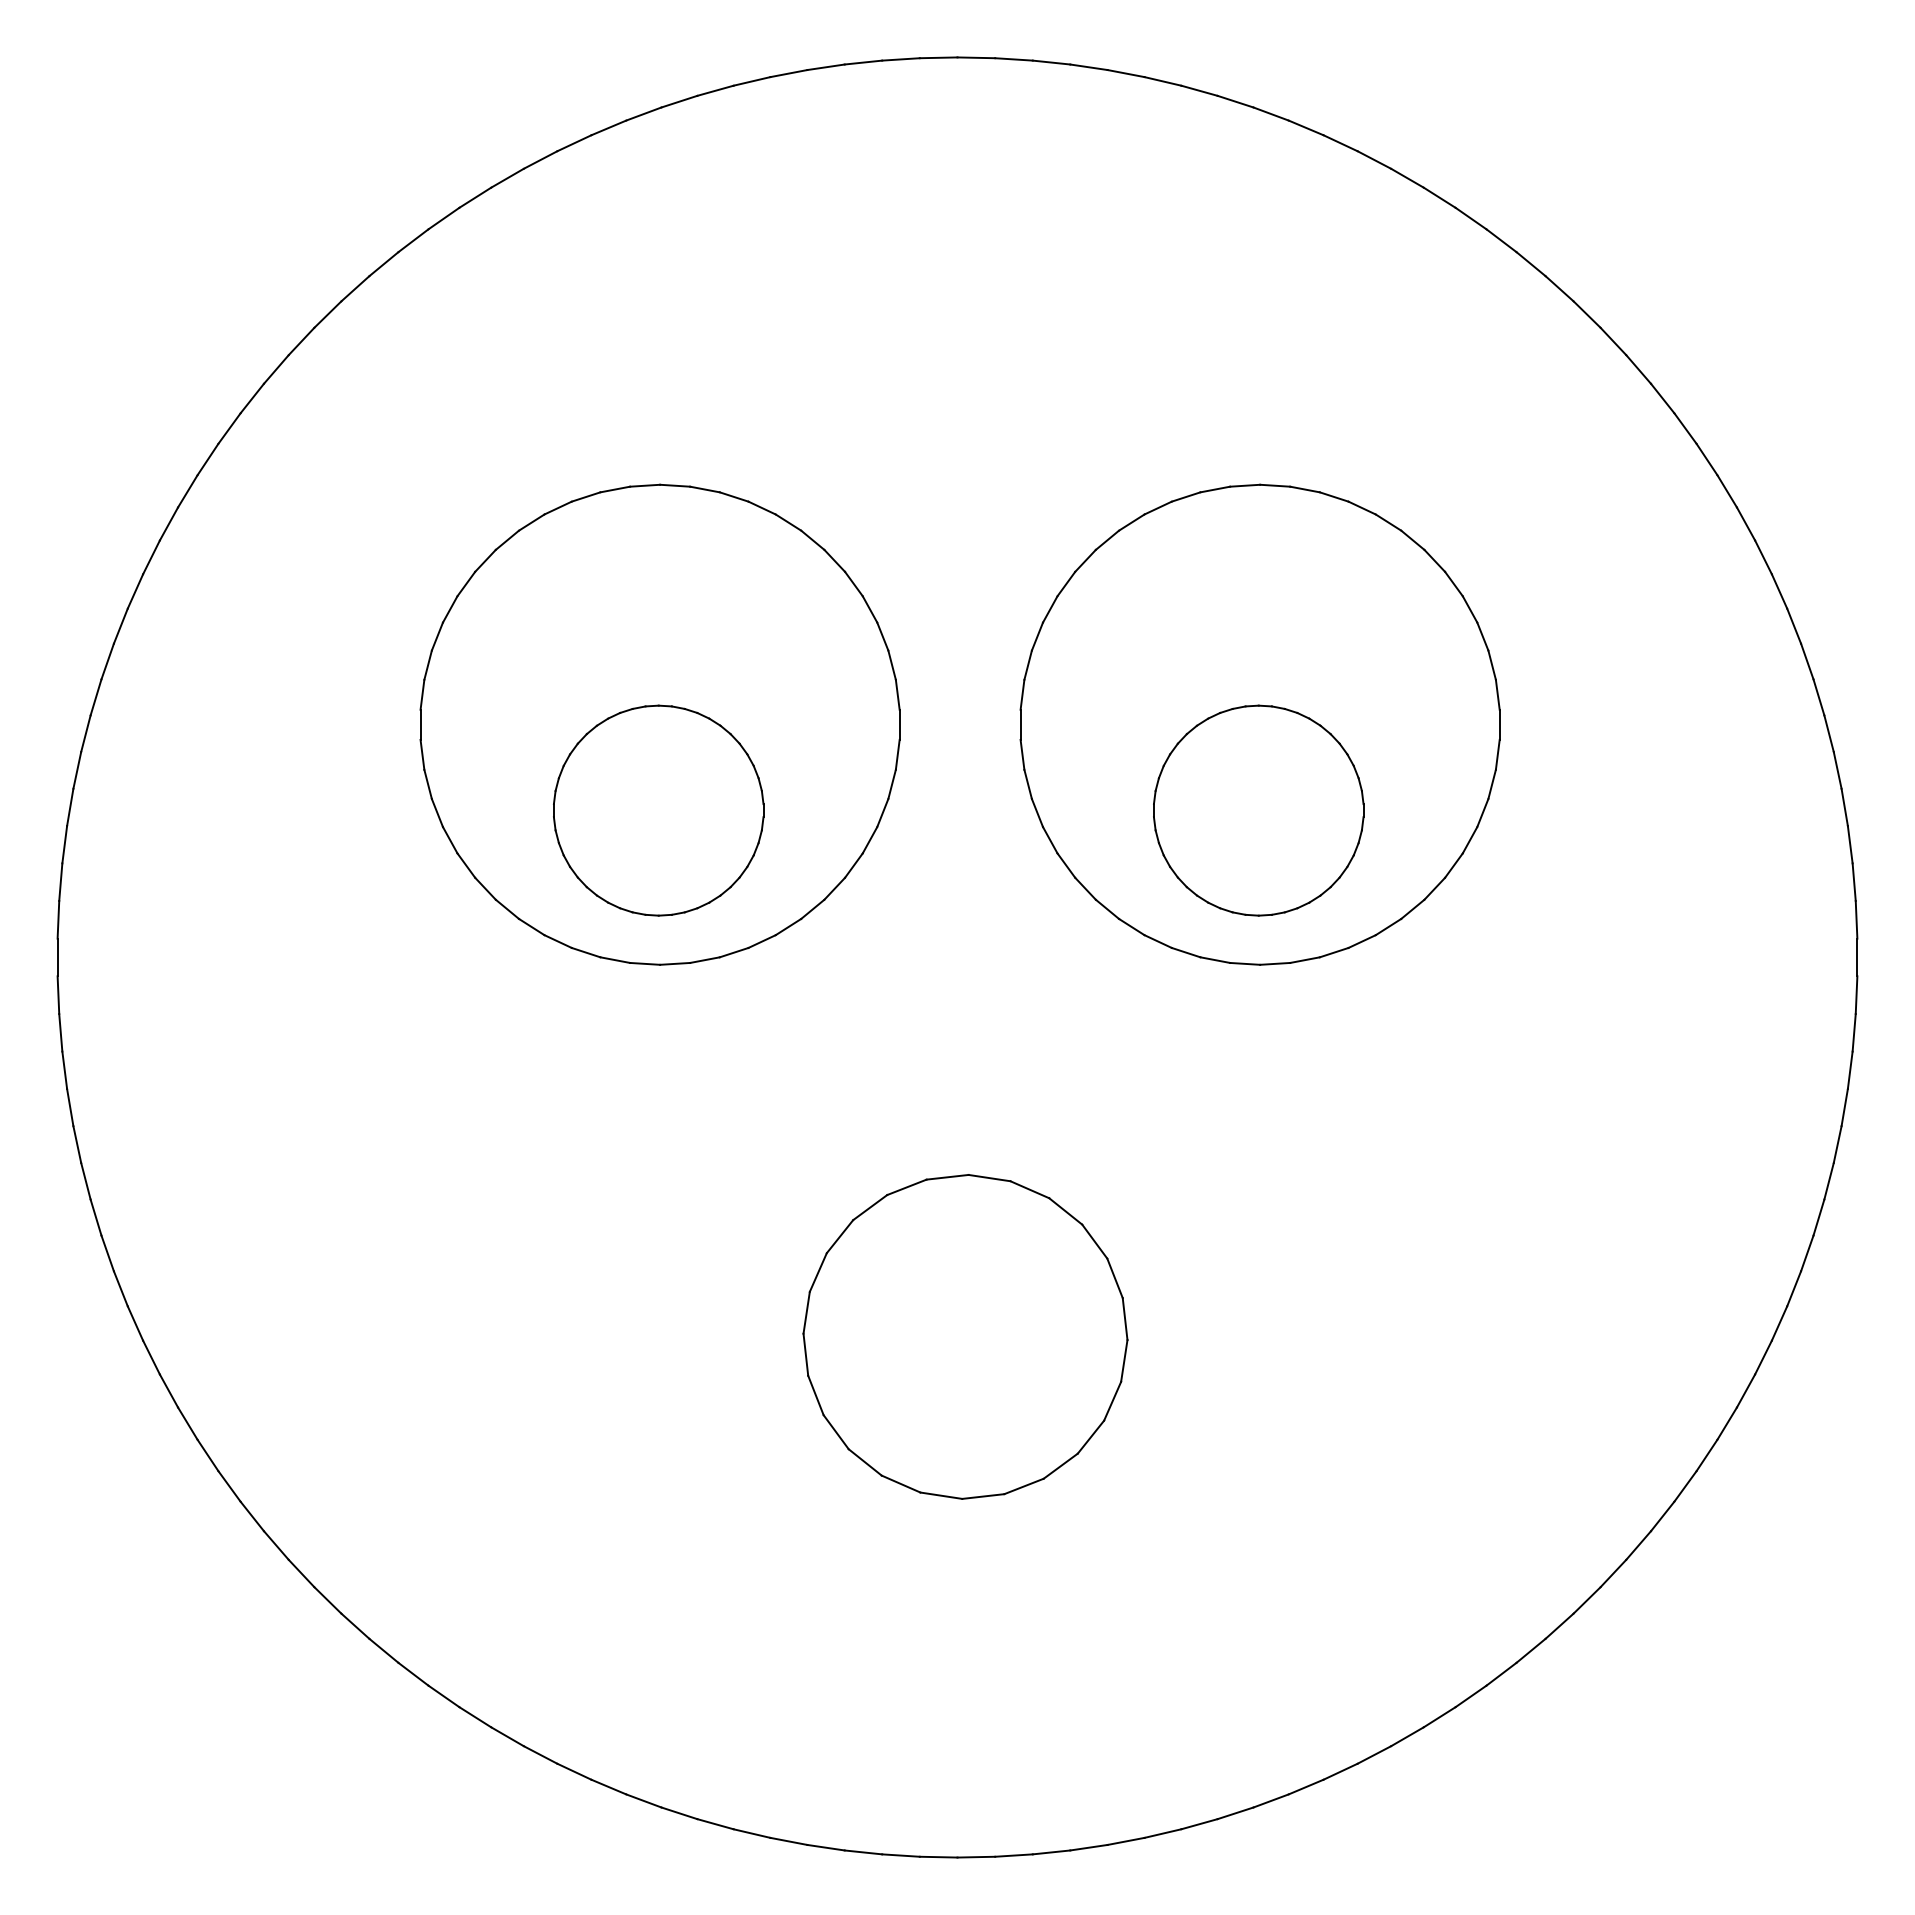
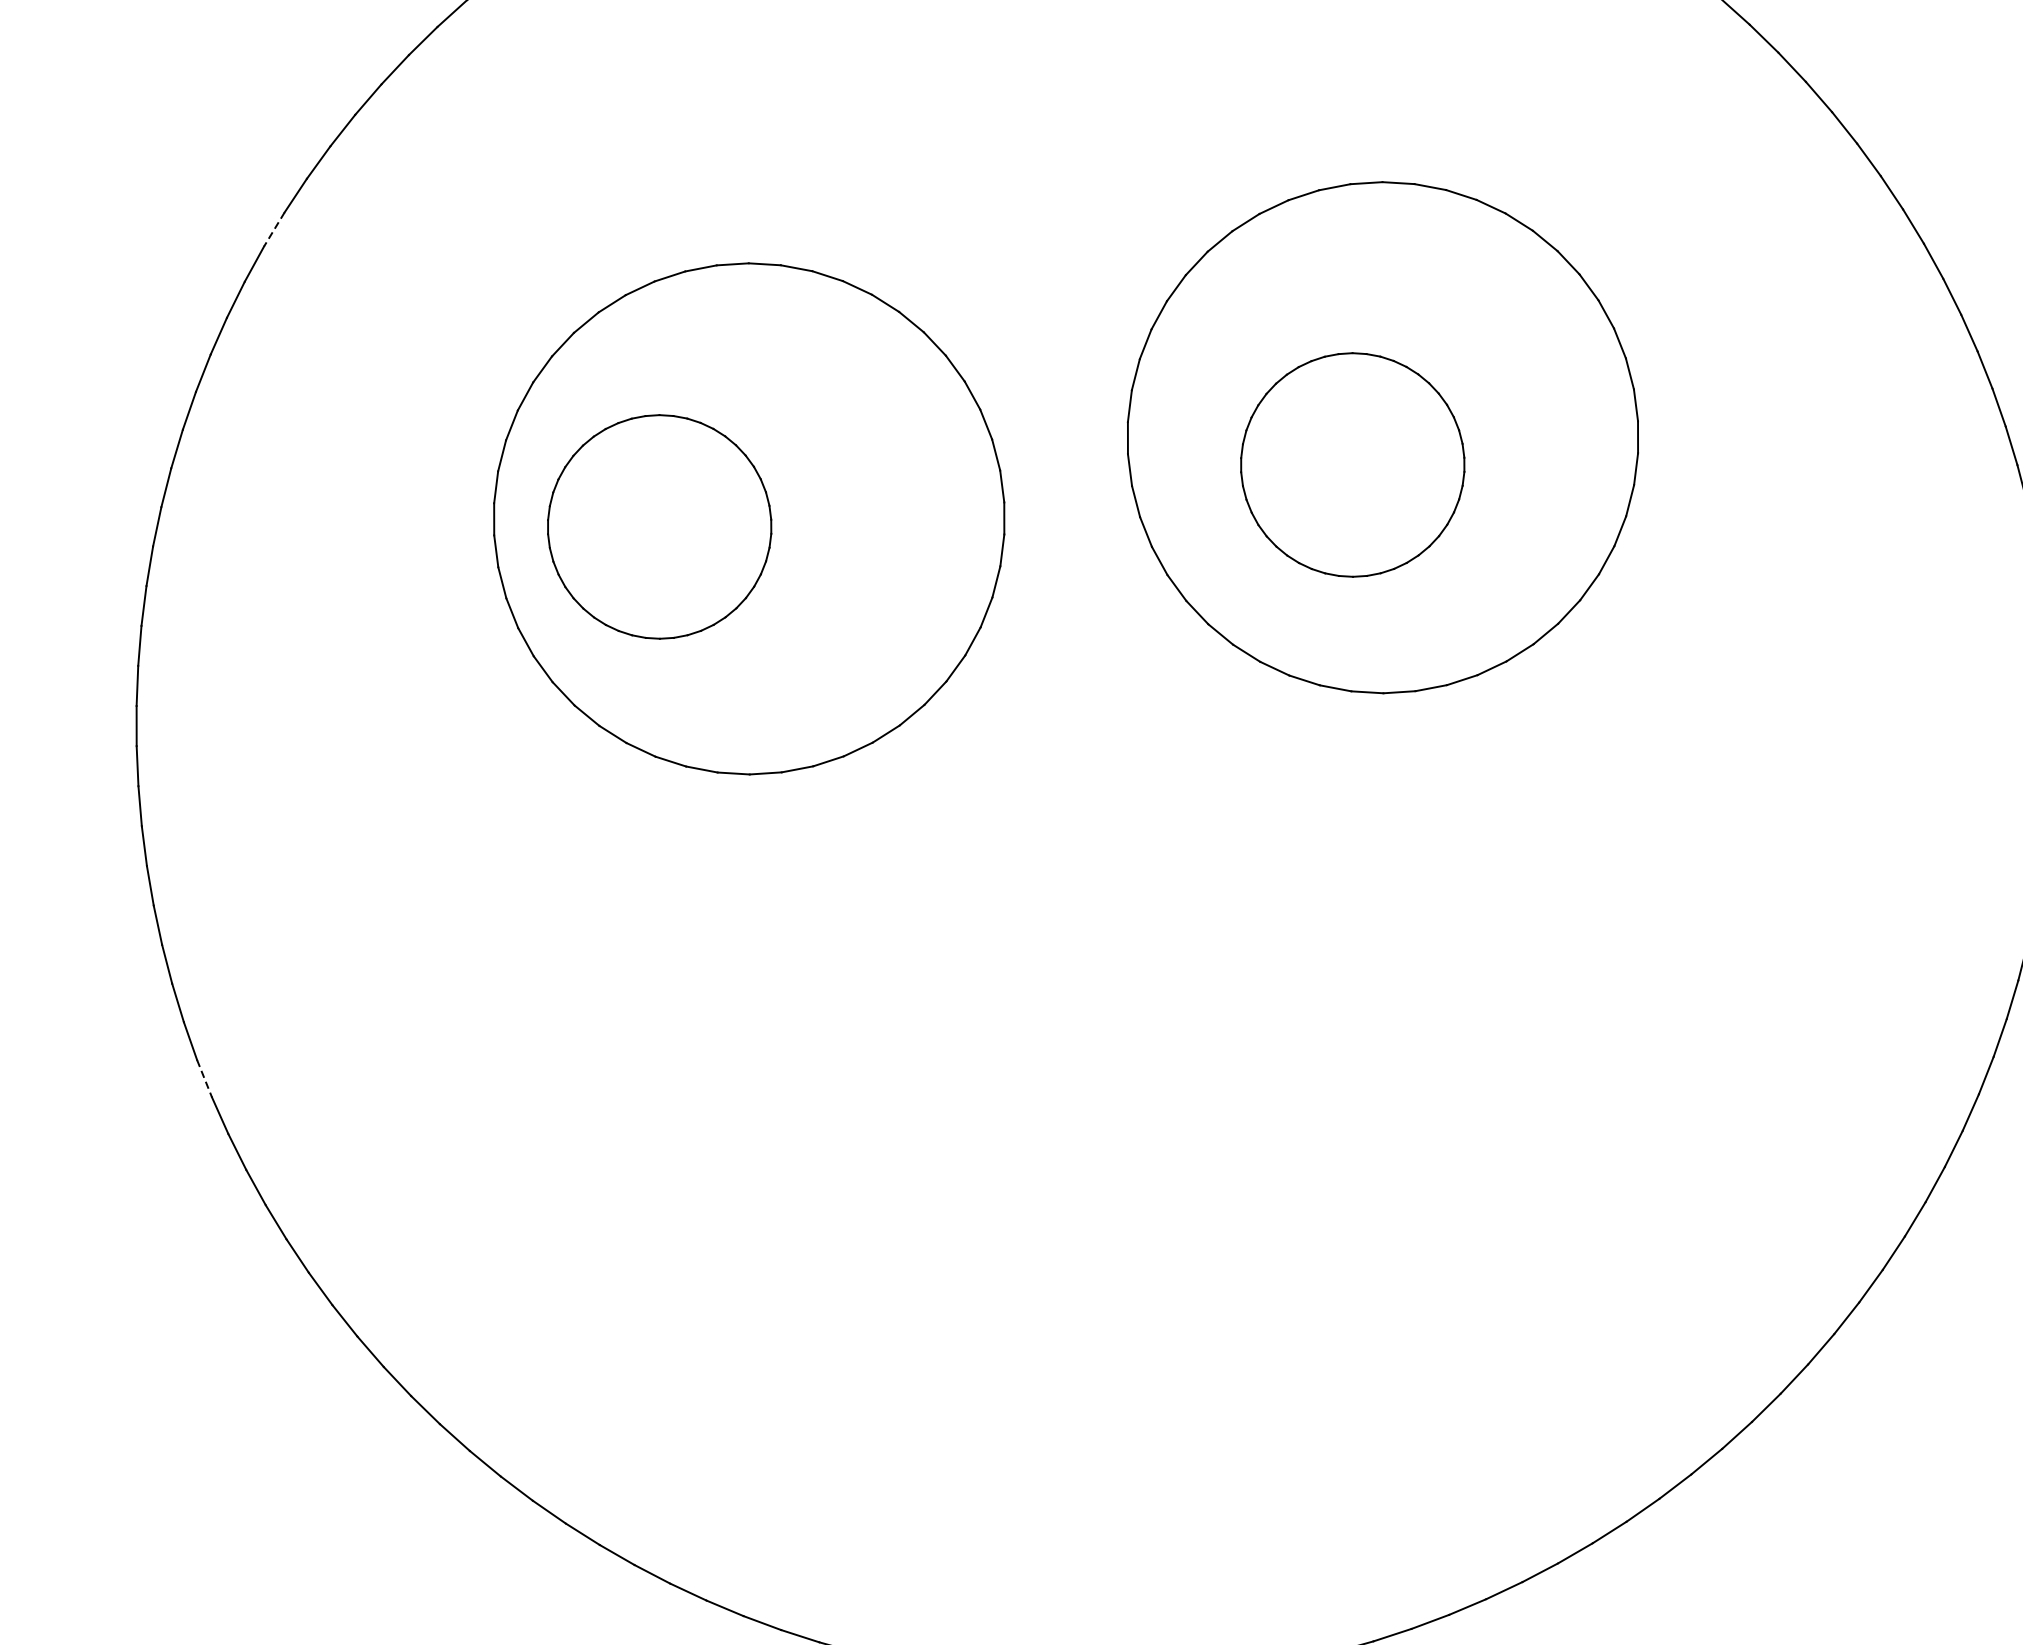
line: (252, 398) -> (274, 229), solid -> dashed
part: (658, 810) -> (659, 526), moved
part: (1258, 810) -> (1352, 464), moved
line: (85, 1181) -> (204, 1078), solid -> dashed
part: (965, 1336) -> (1154, 1123), removed

